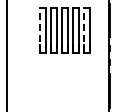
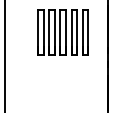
line: (40, 30) -> (38, 32), dashed -> solid
line: (84, 30) -> (82, 32), dashed -> solid

